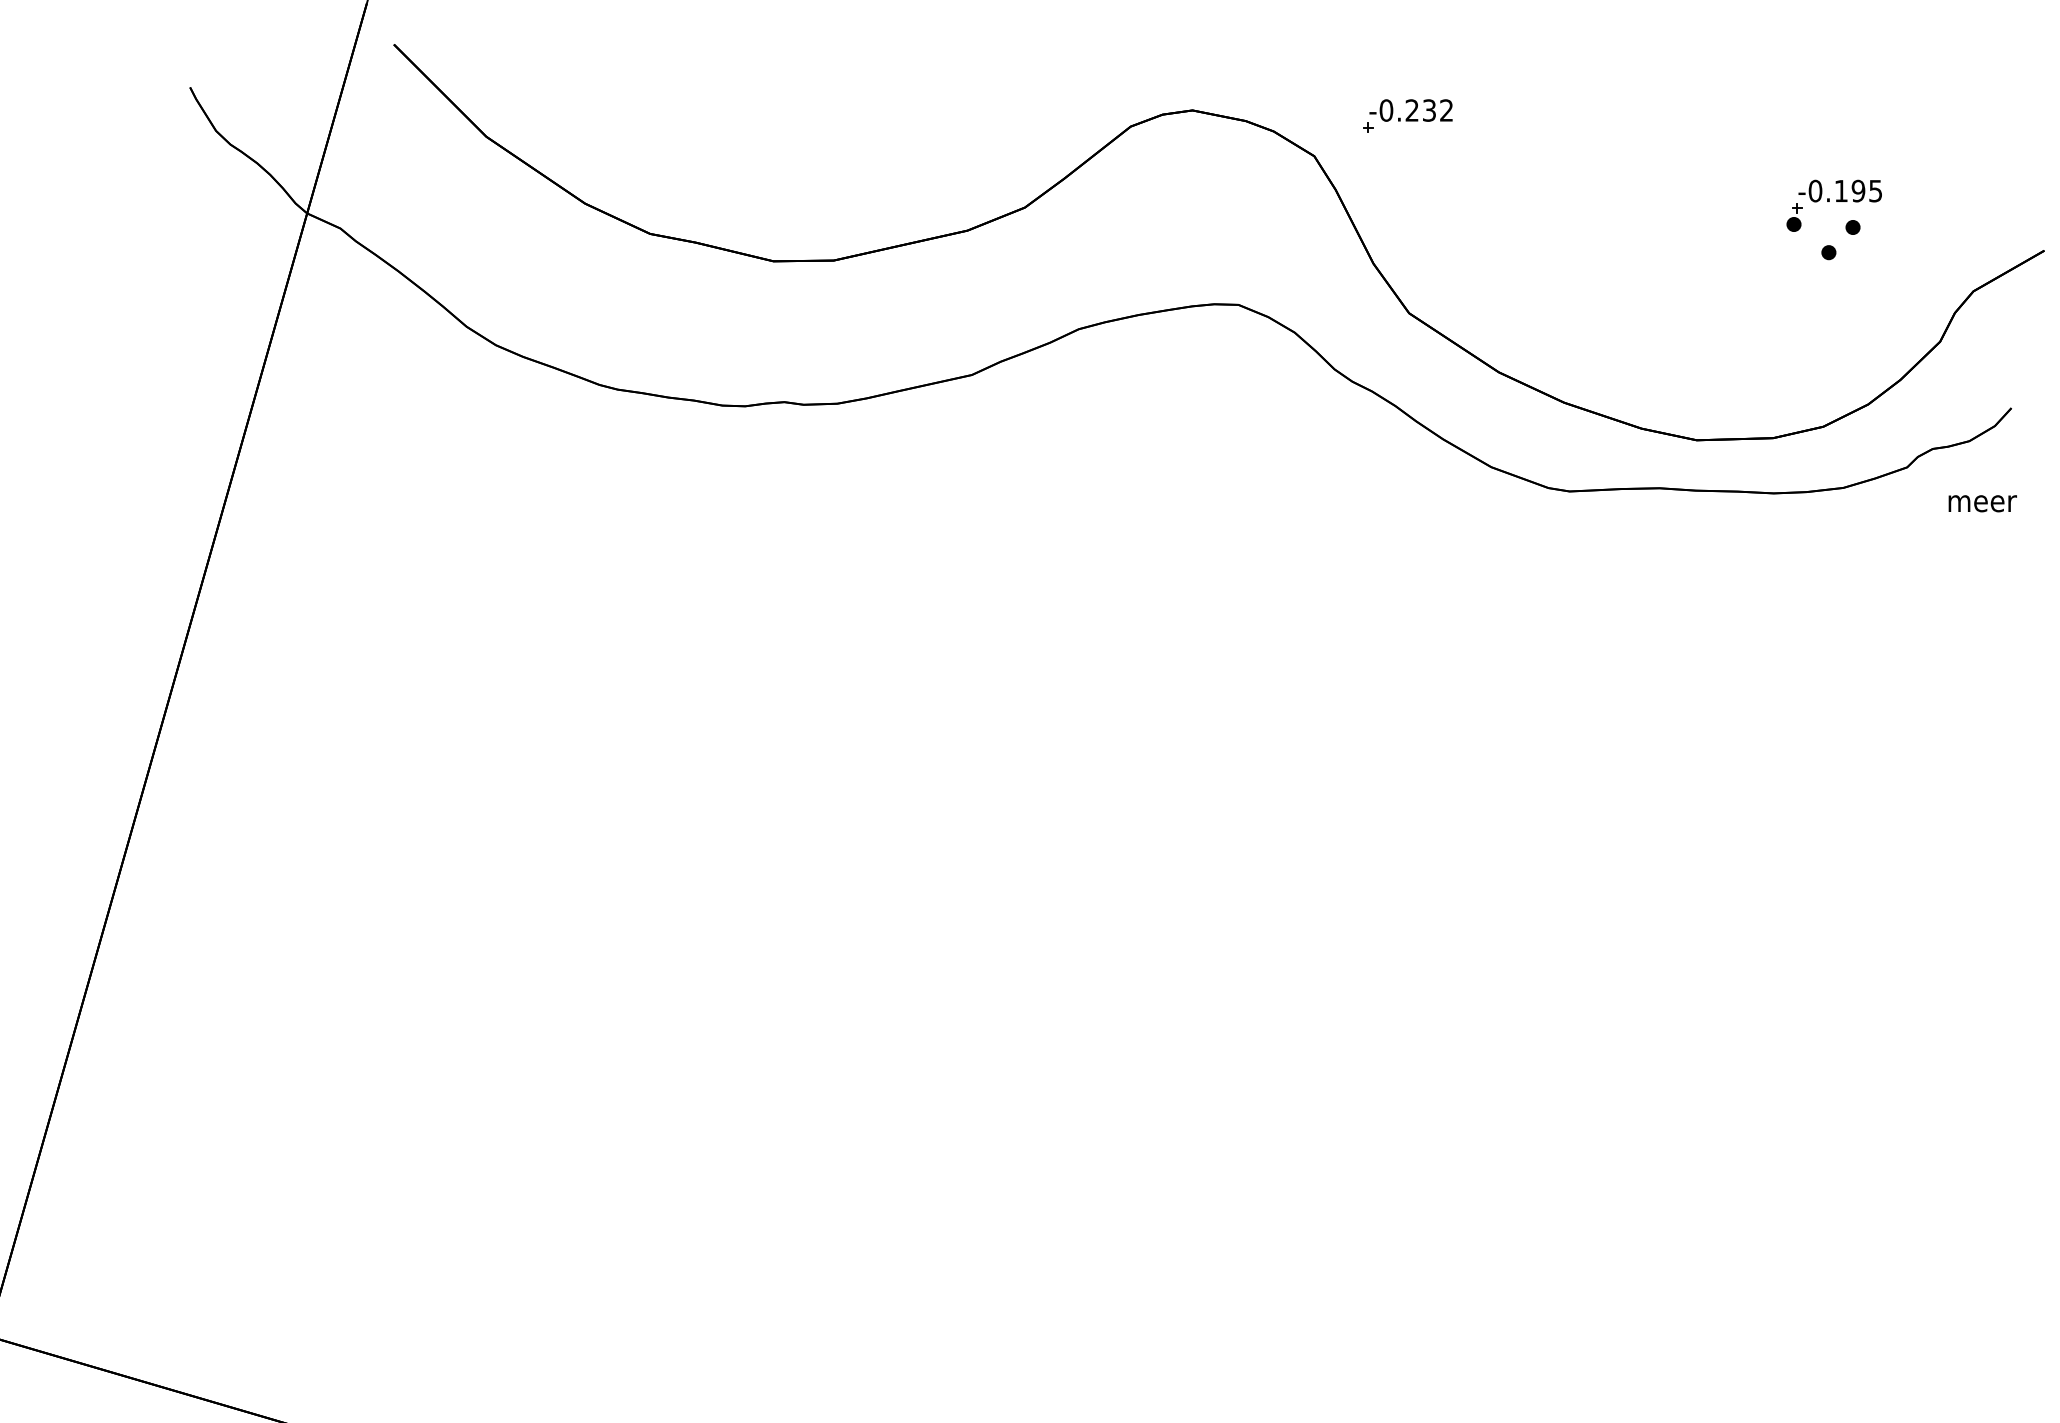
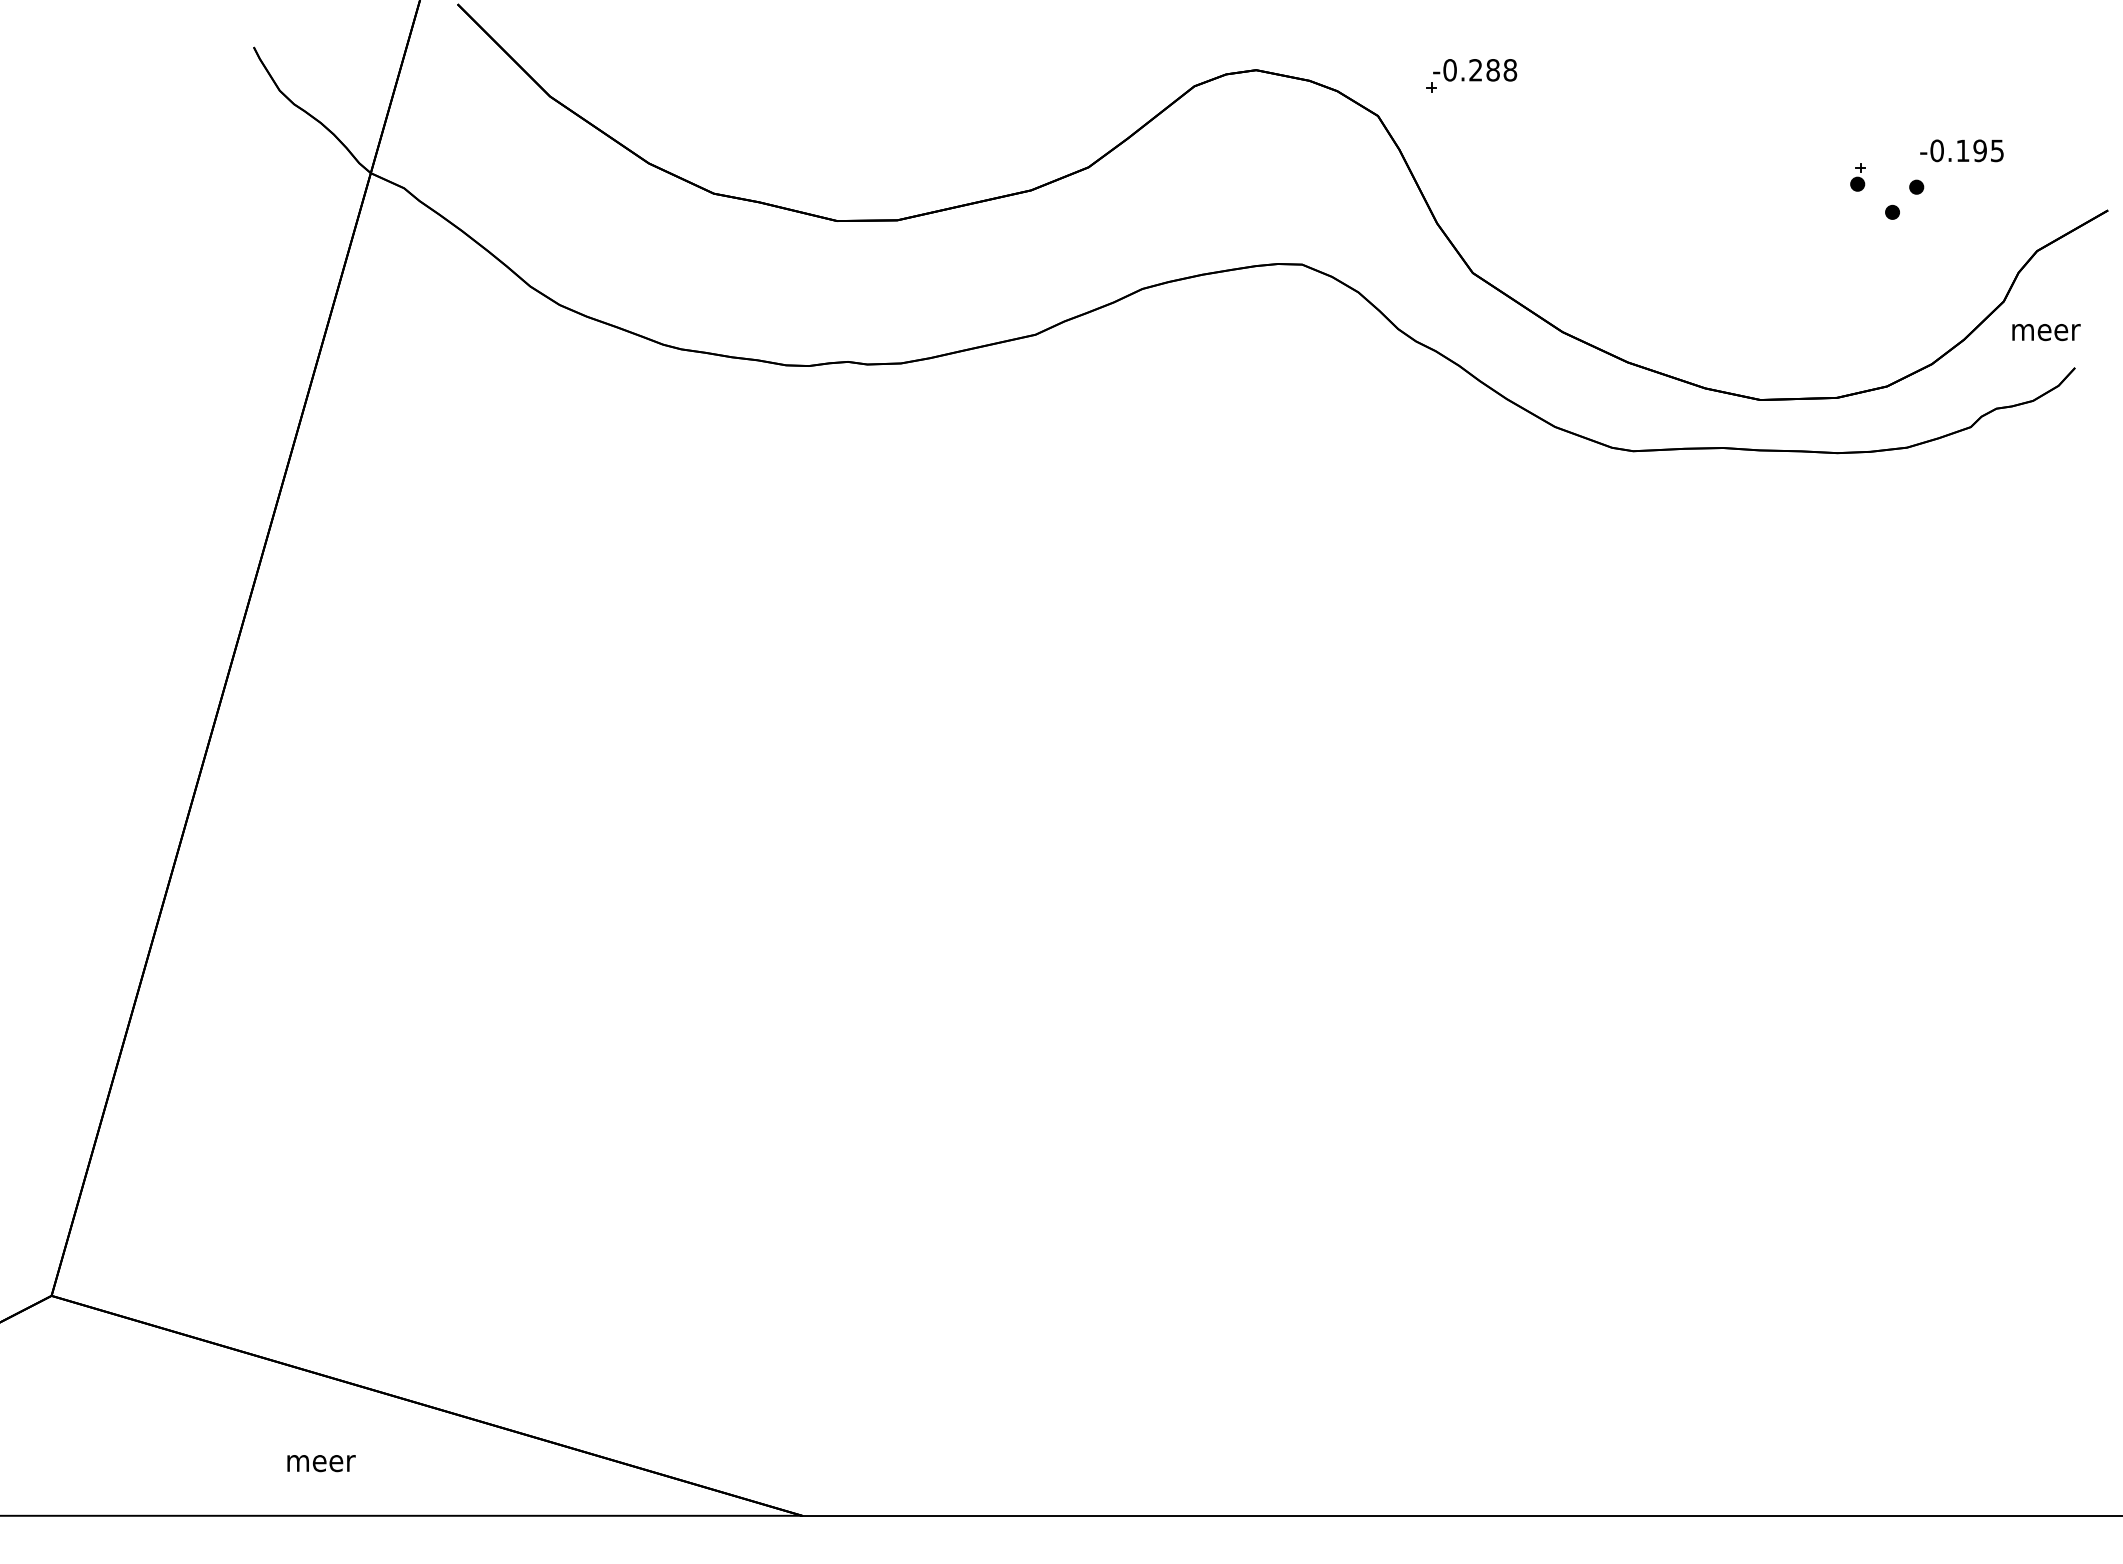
text: (1437, 110) -> (1501, 70), -0.232 -> -0.288
text: (1839, 190) -> (1961, 150), moved
text: (1982, 503) -> (2046, 332), moved

